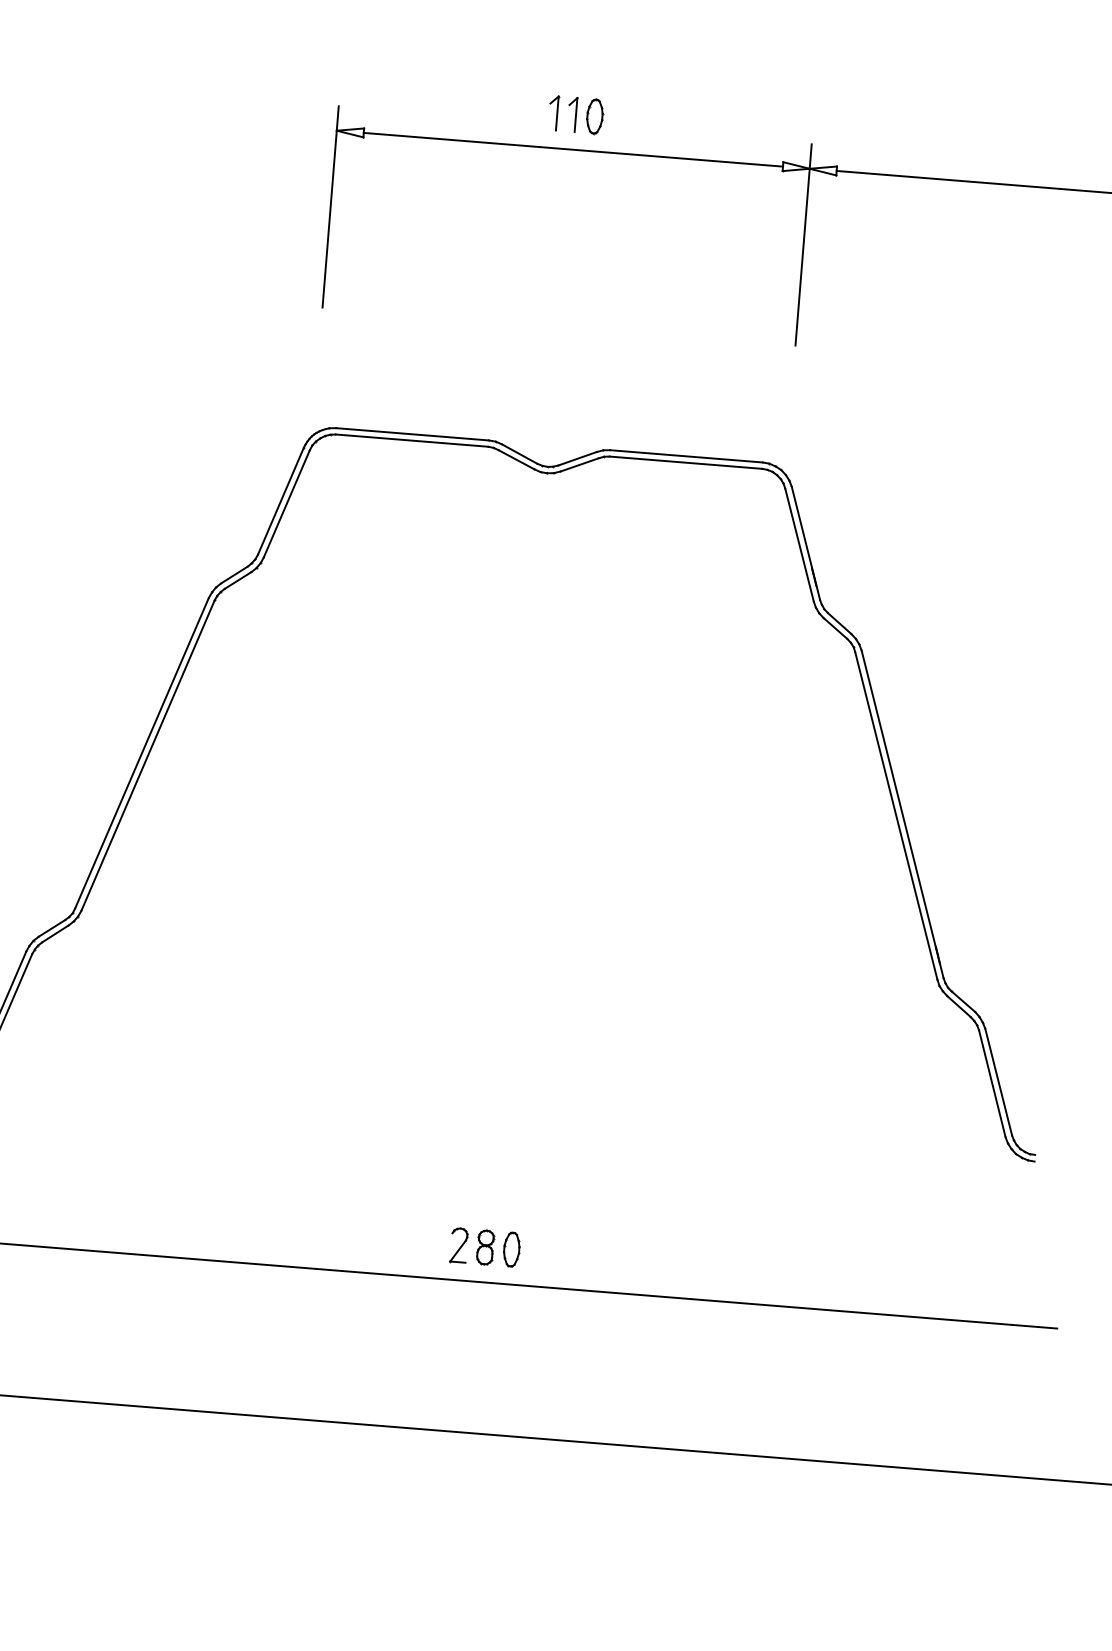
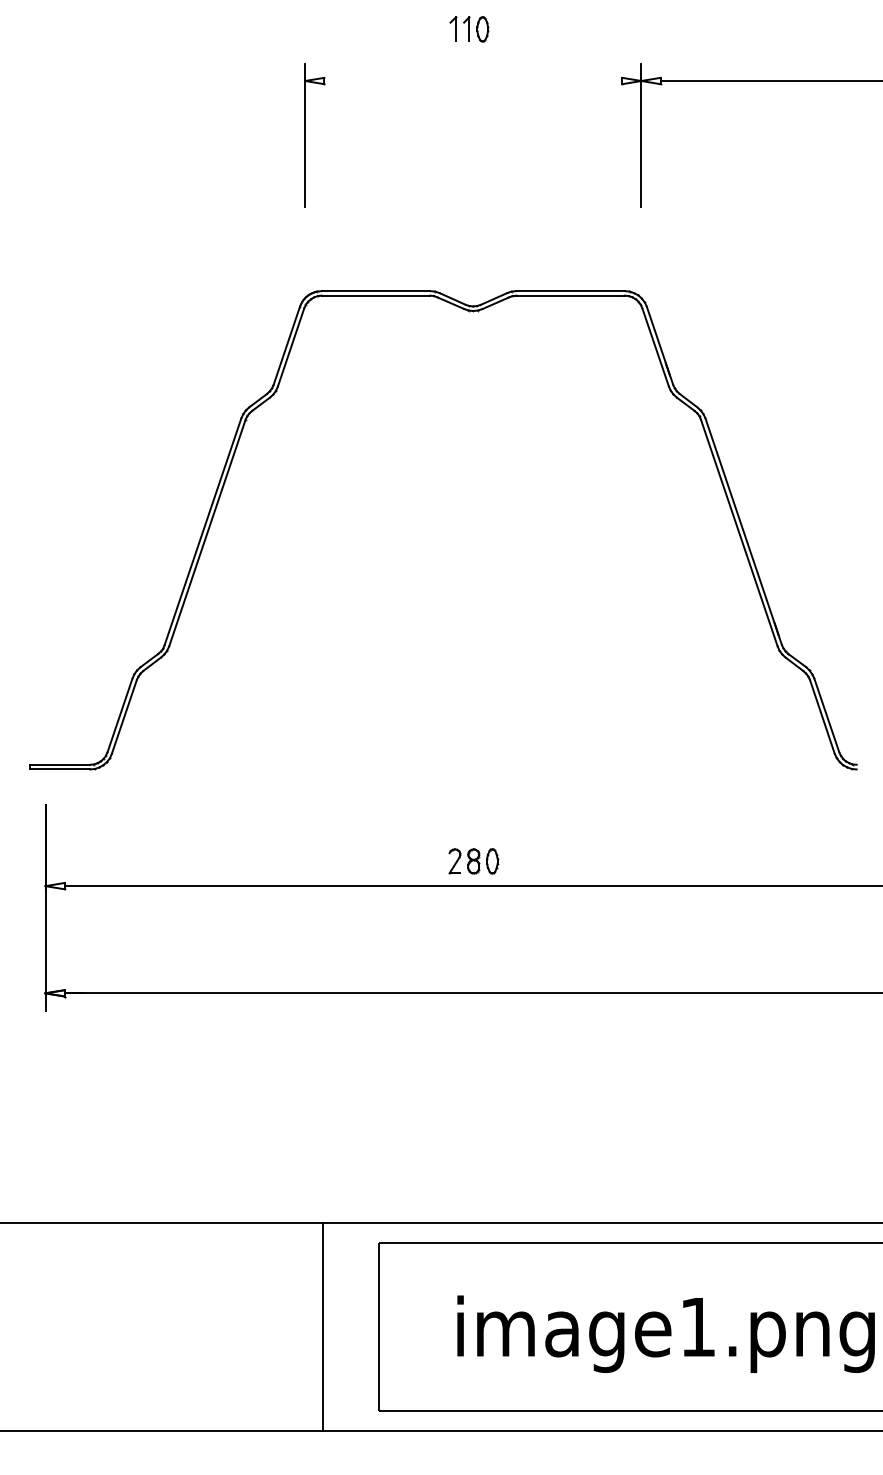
part: (576, 115) -> (469, 29), moved
line: (573, 150) -> (473, 81), removed

